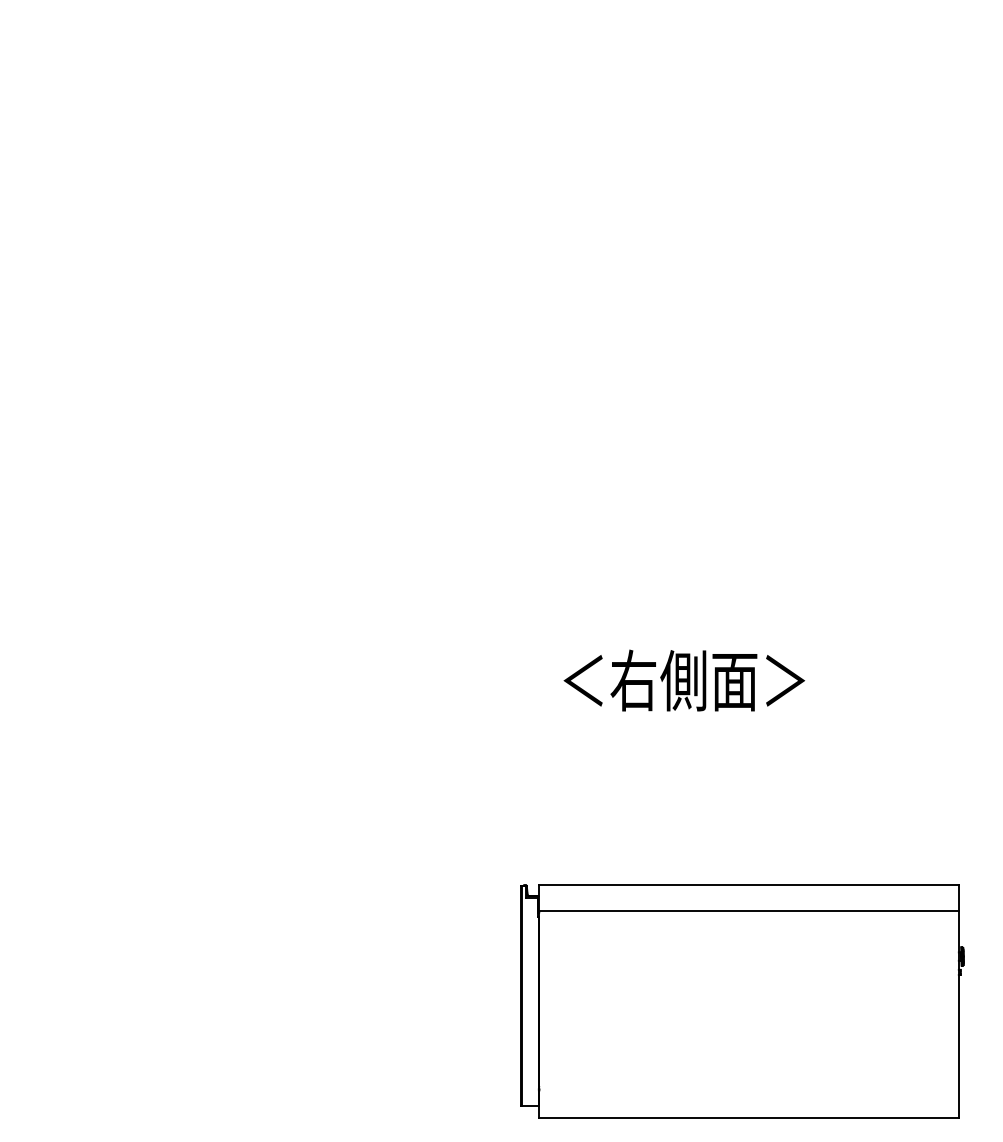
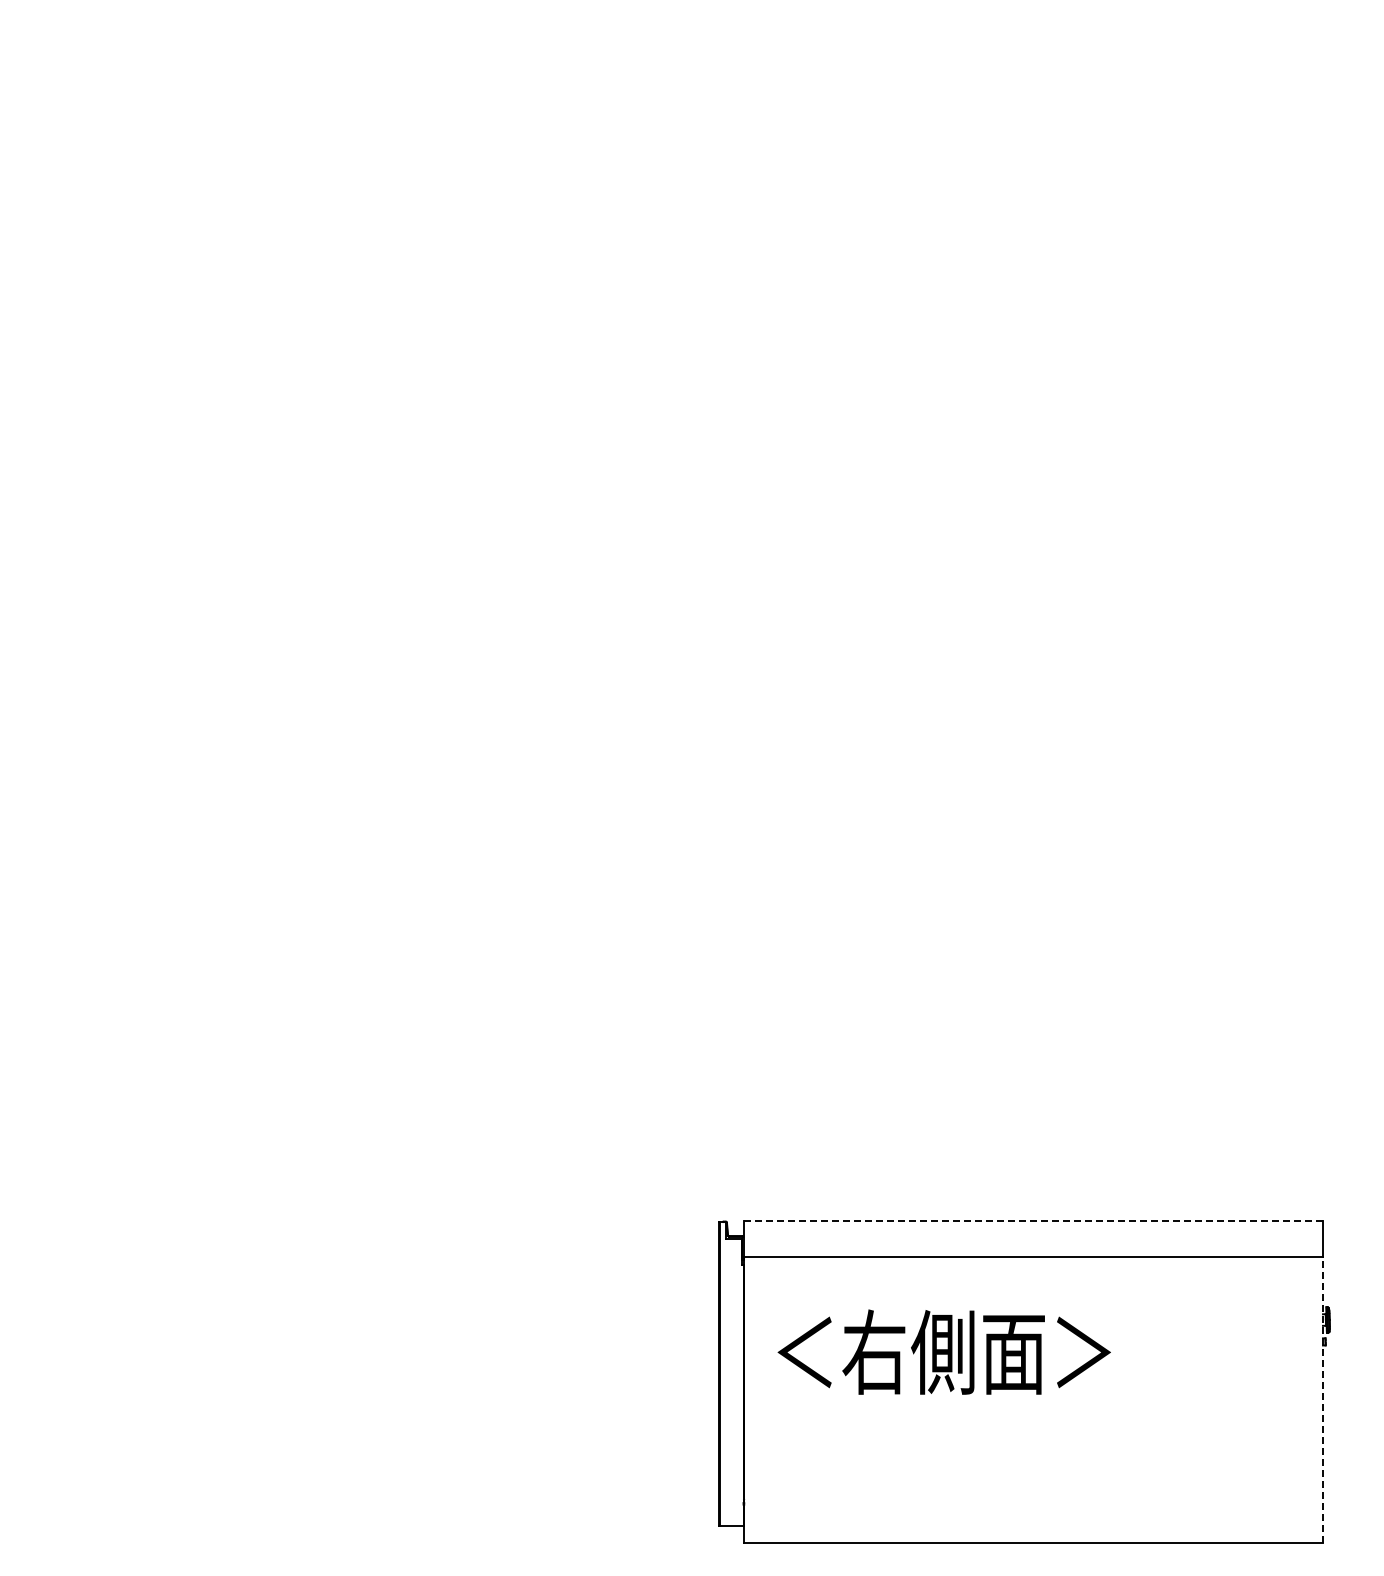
text: (683, 680) -> (943, 1351), moved
line: (749, 885) -> (1033, 1221), solid -> dashed
line: (958, 1014) -> (1322, 1399), solid -> dashed

